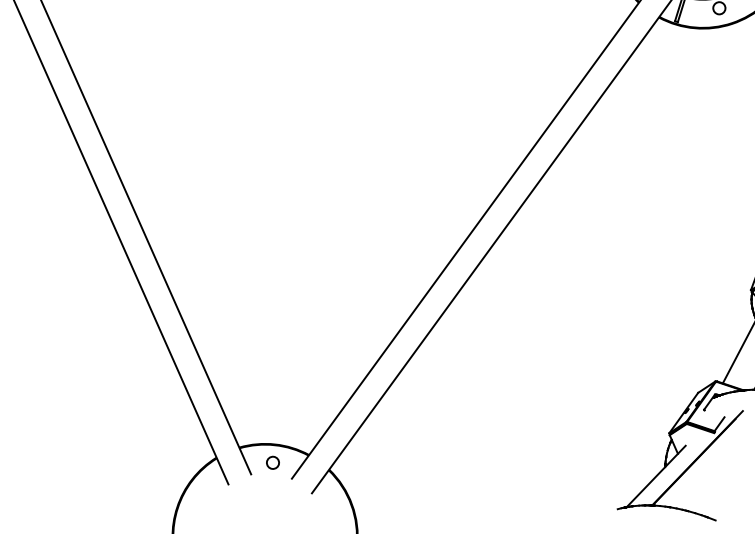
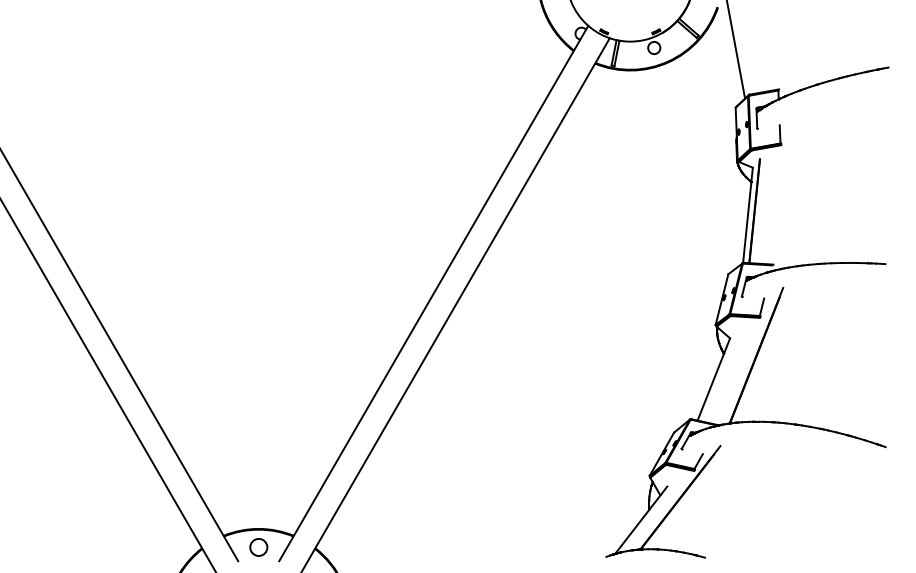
circle: (272, 462) -> (258, 547), size x1.4

